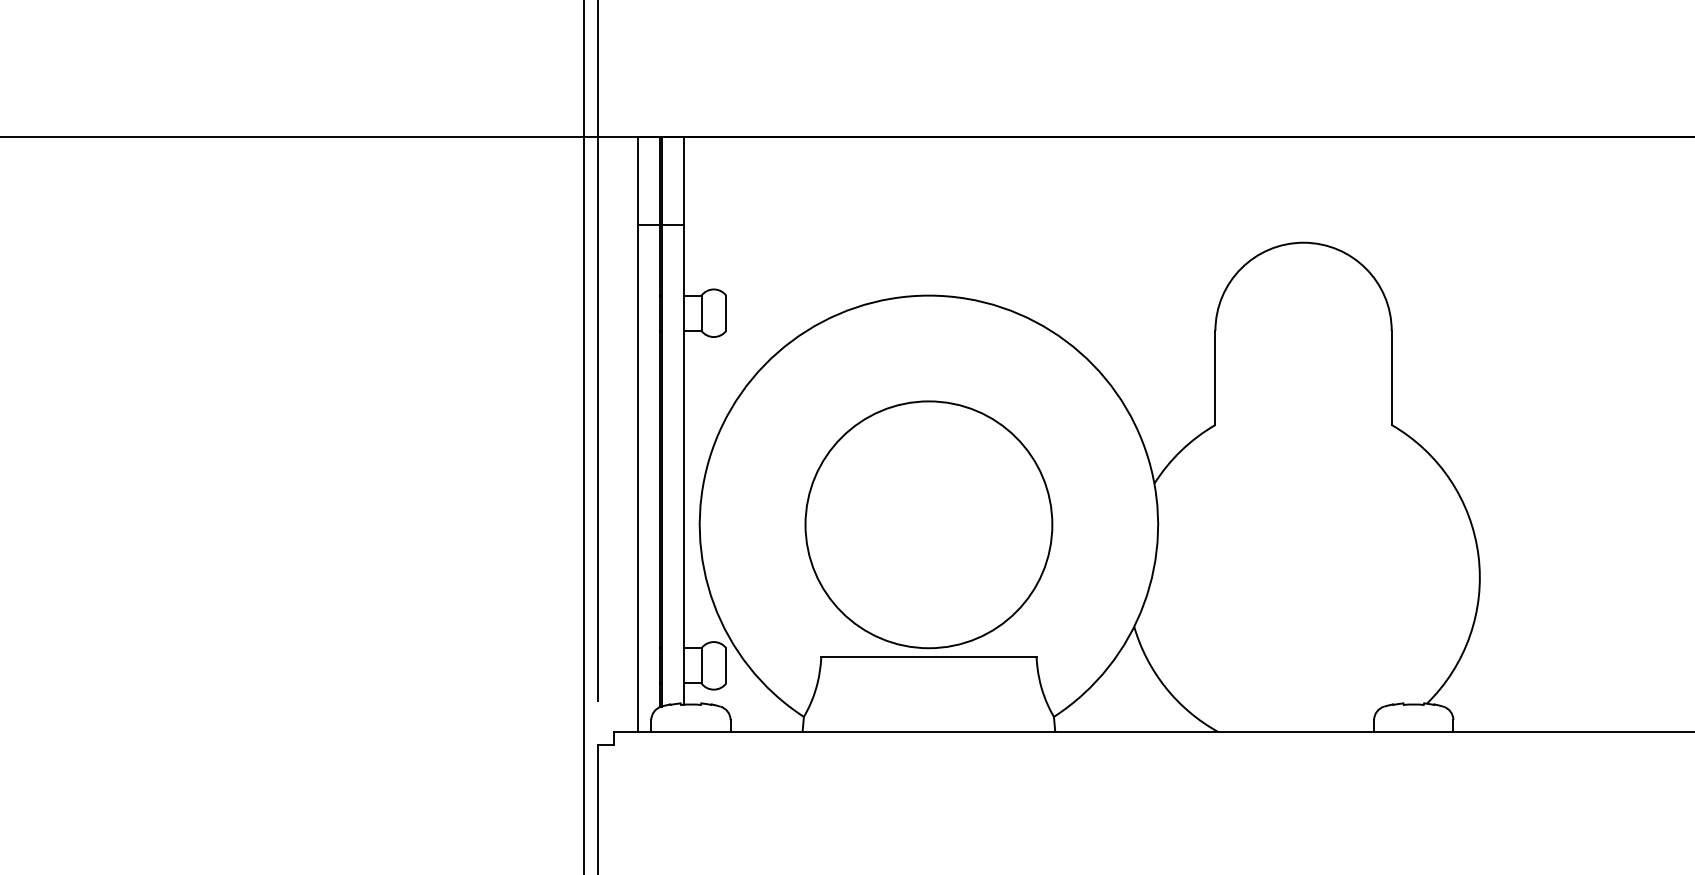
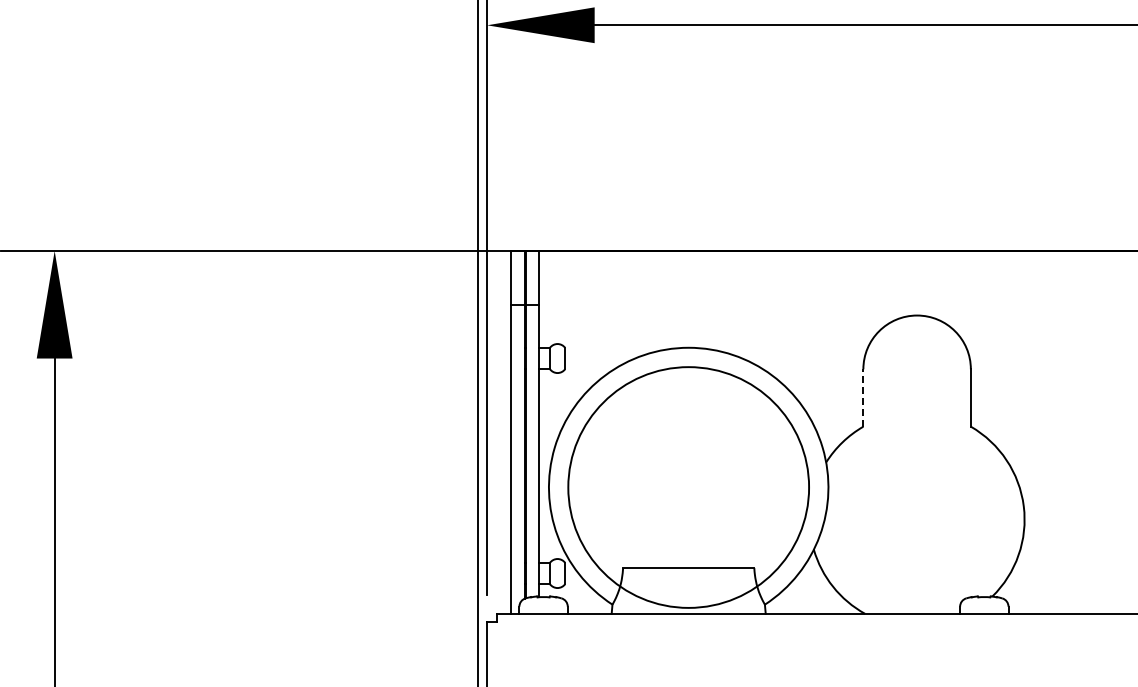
line: (1215, 377) -> (863, 397), solid -> dashed
circle: (928, 524) -> (688, 487), size x1.6

